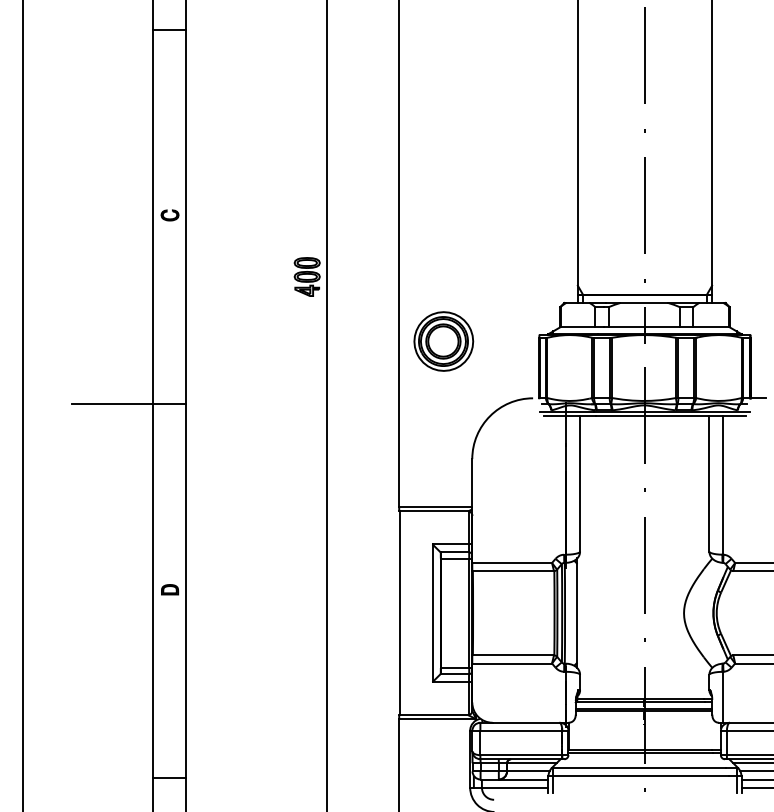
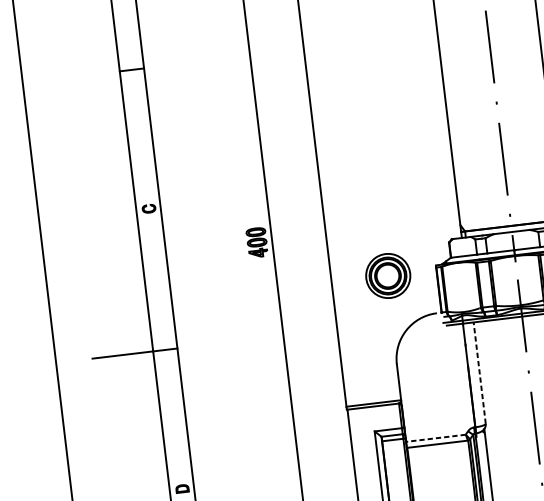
part: (443, 341) -> (388, 275), moved
line: (580, 483) -> (479, 372), solid -> dashed
line: (512, 563) -> (436, 438), solid -> dashed

